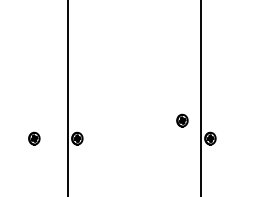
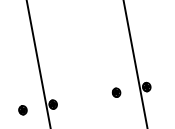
part: (182, 120) -> (116, 92), moved

